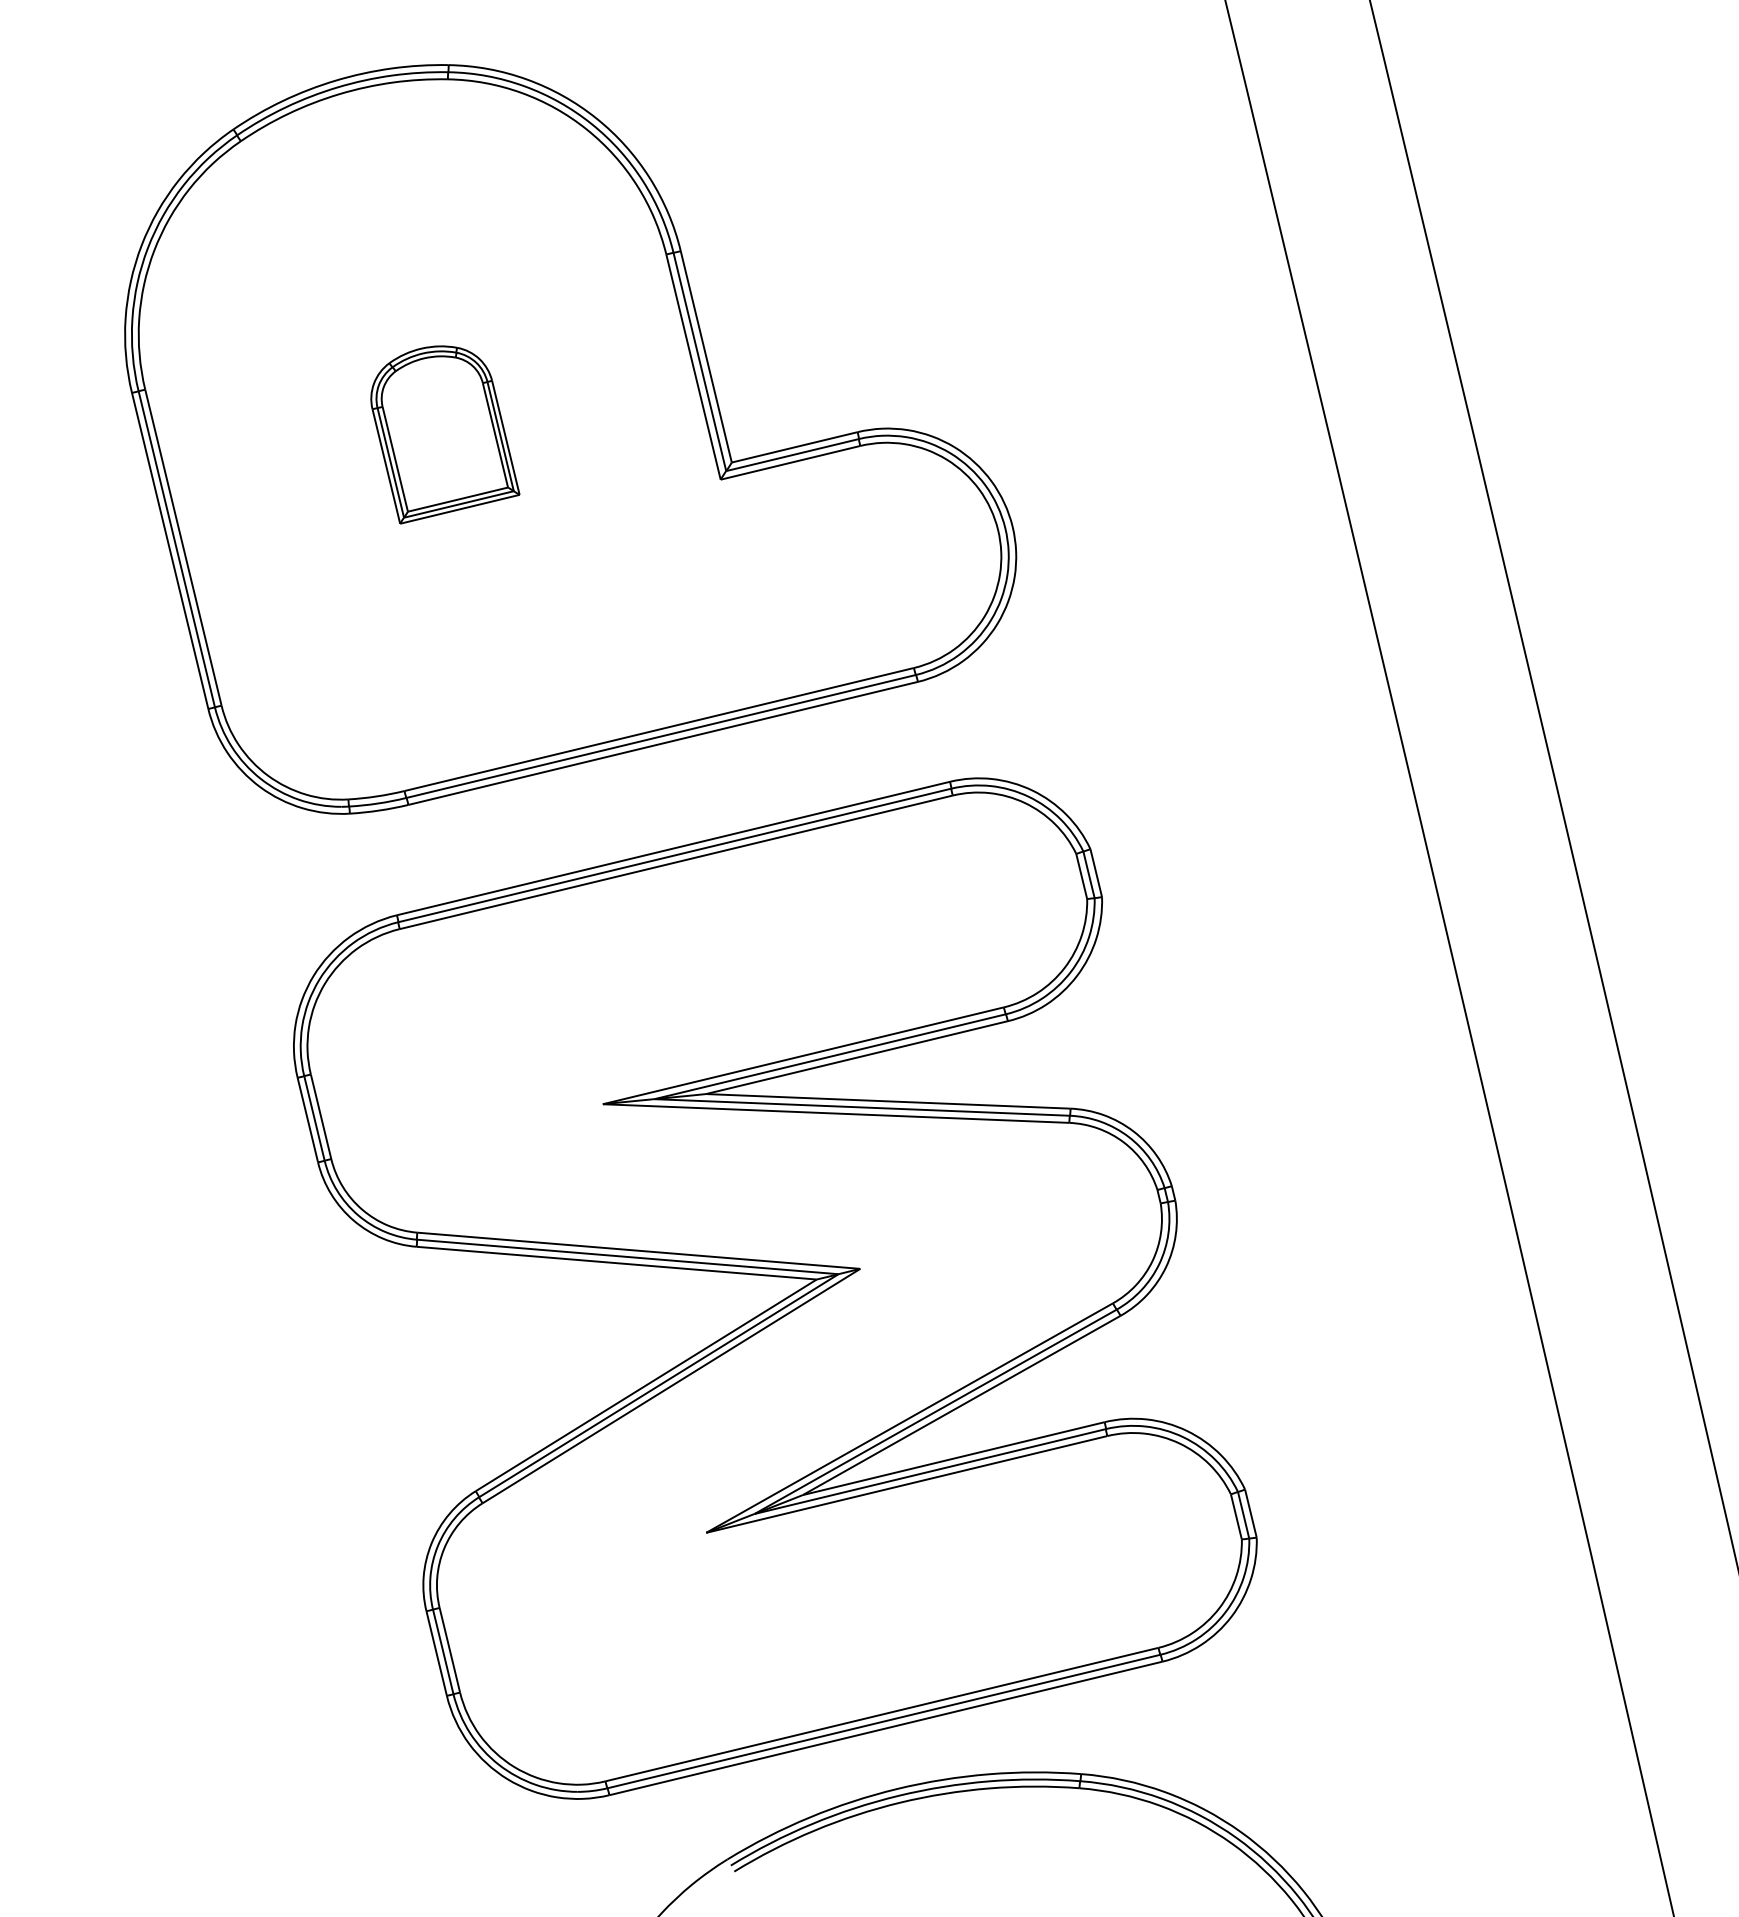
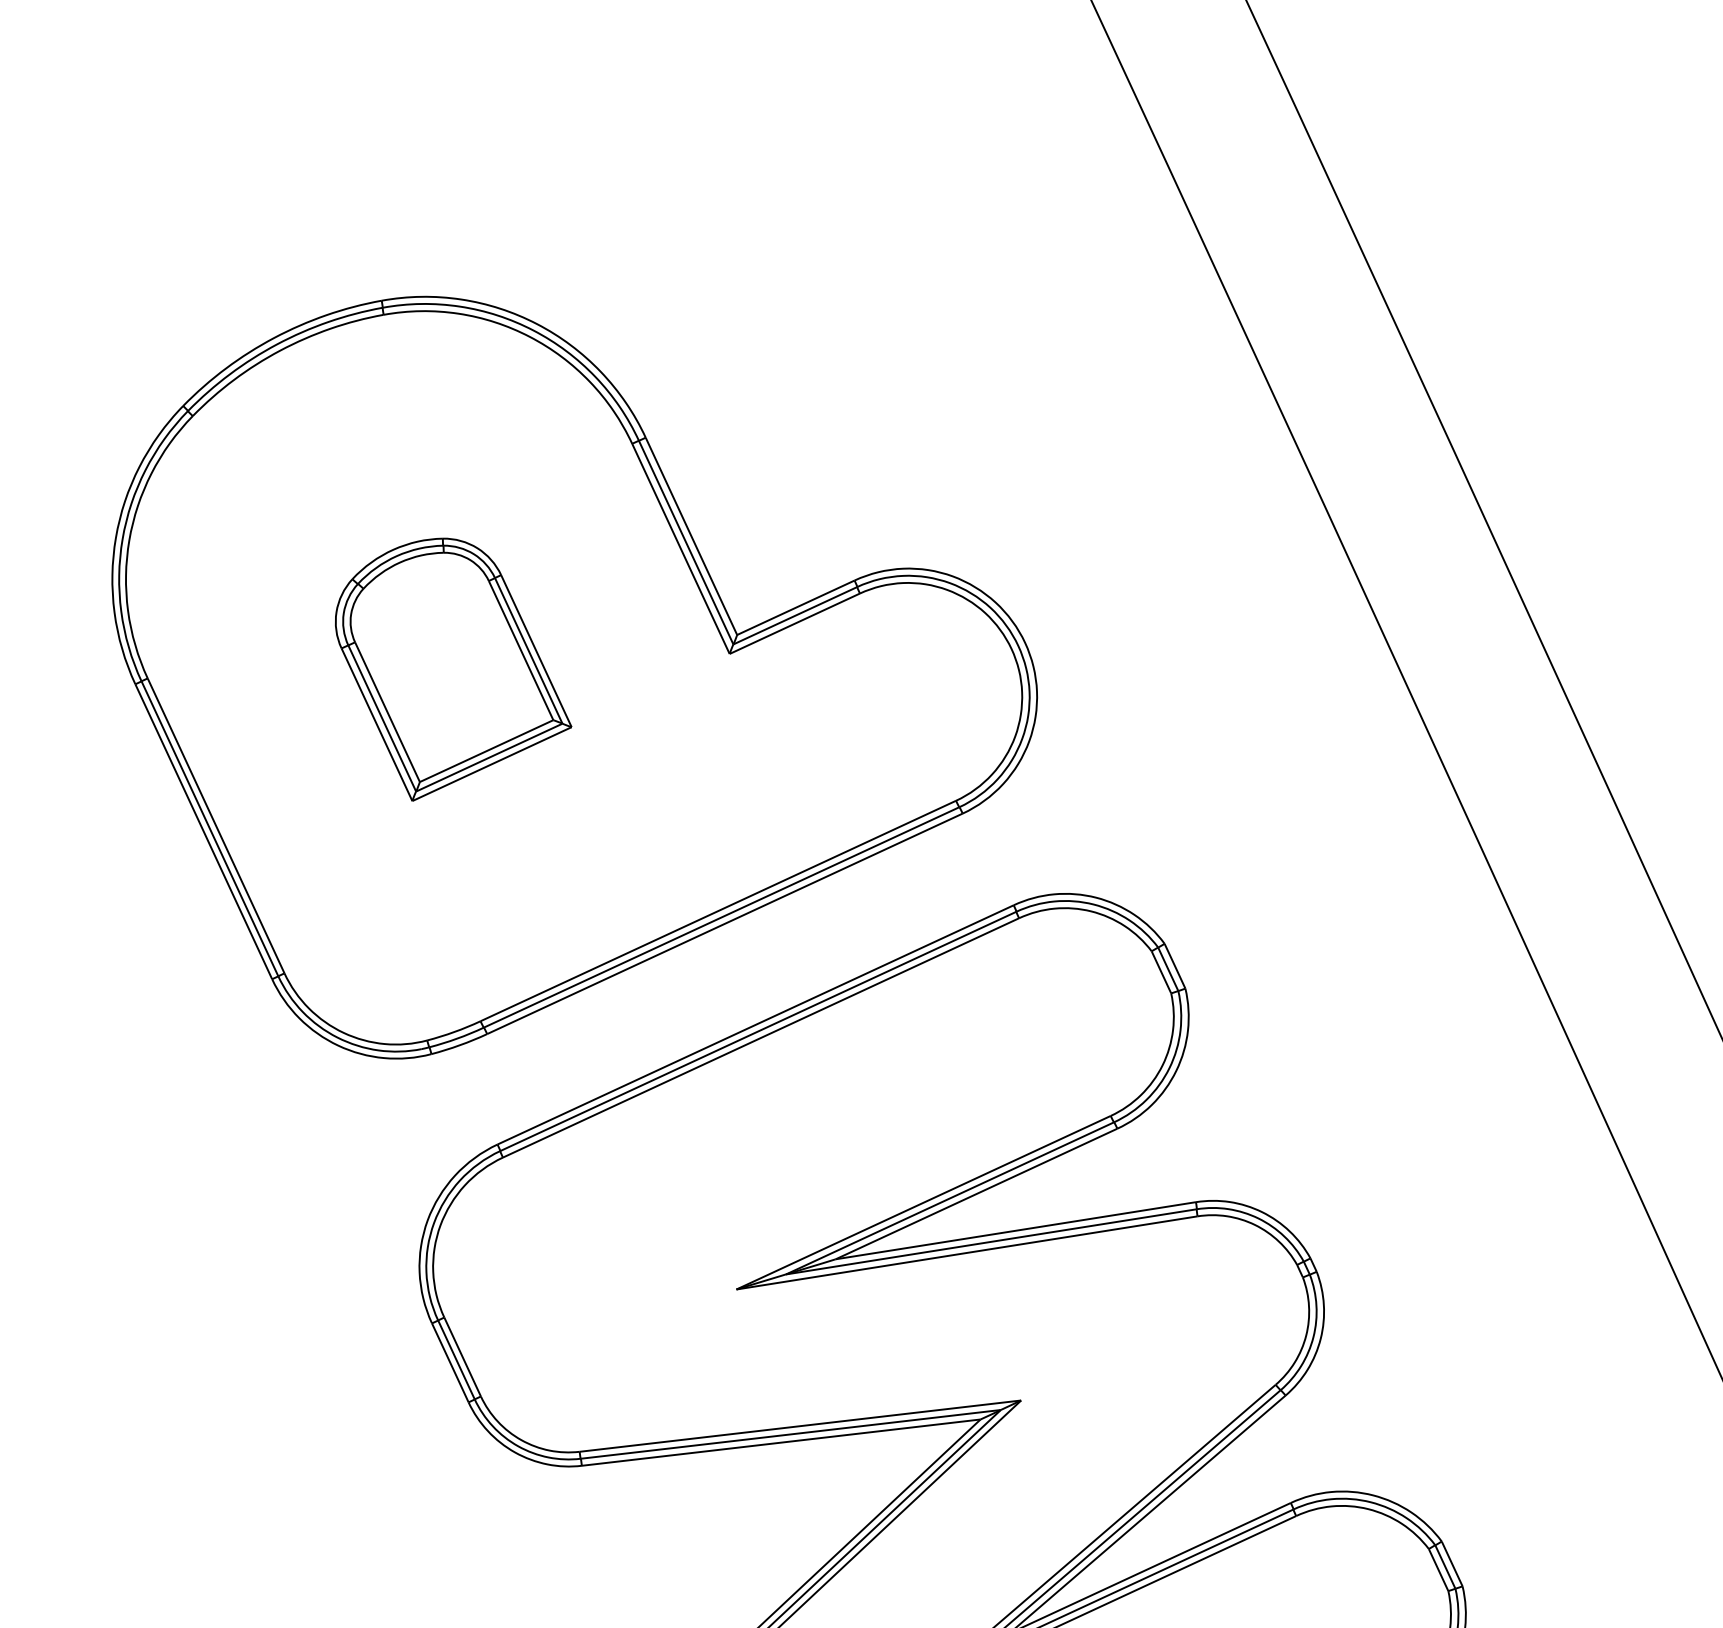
part: (445, 434) -> (450, 663), size x1.43

